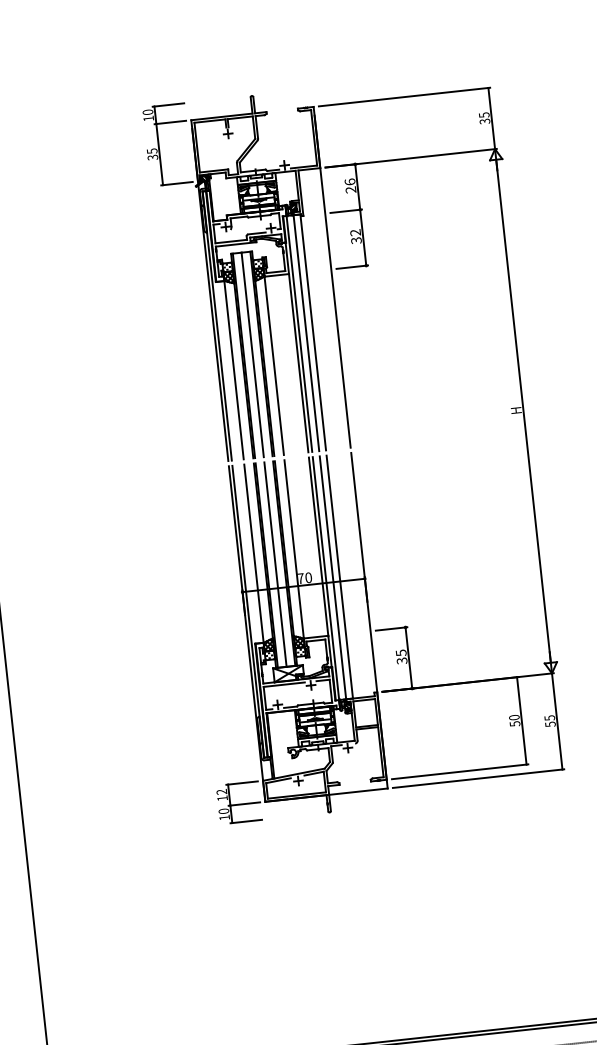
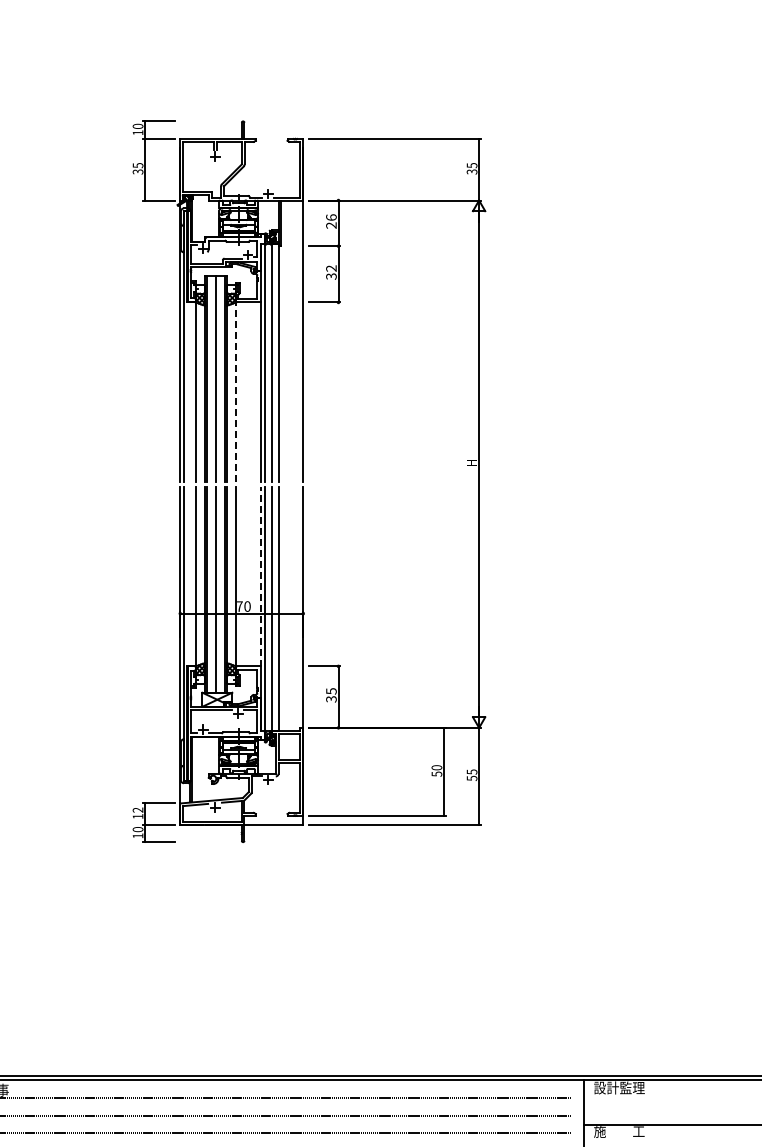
line: (274, 365) -> (236, 391), solid -> dashed
line: (318, 546) -> (260, 576), solid -> dashed

